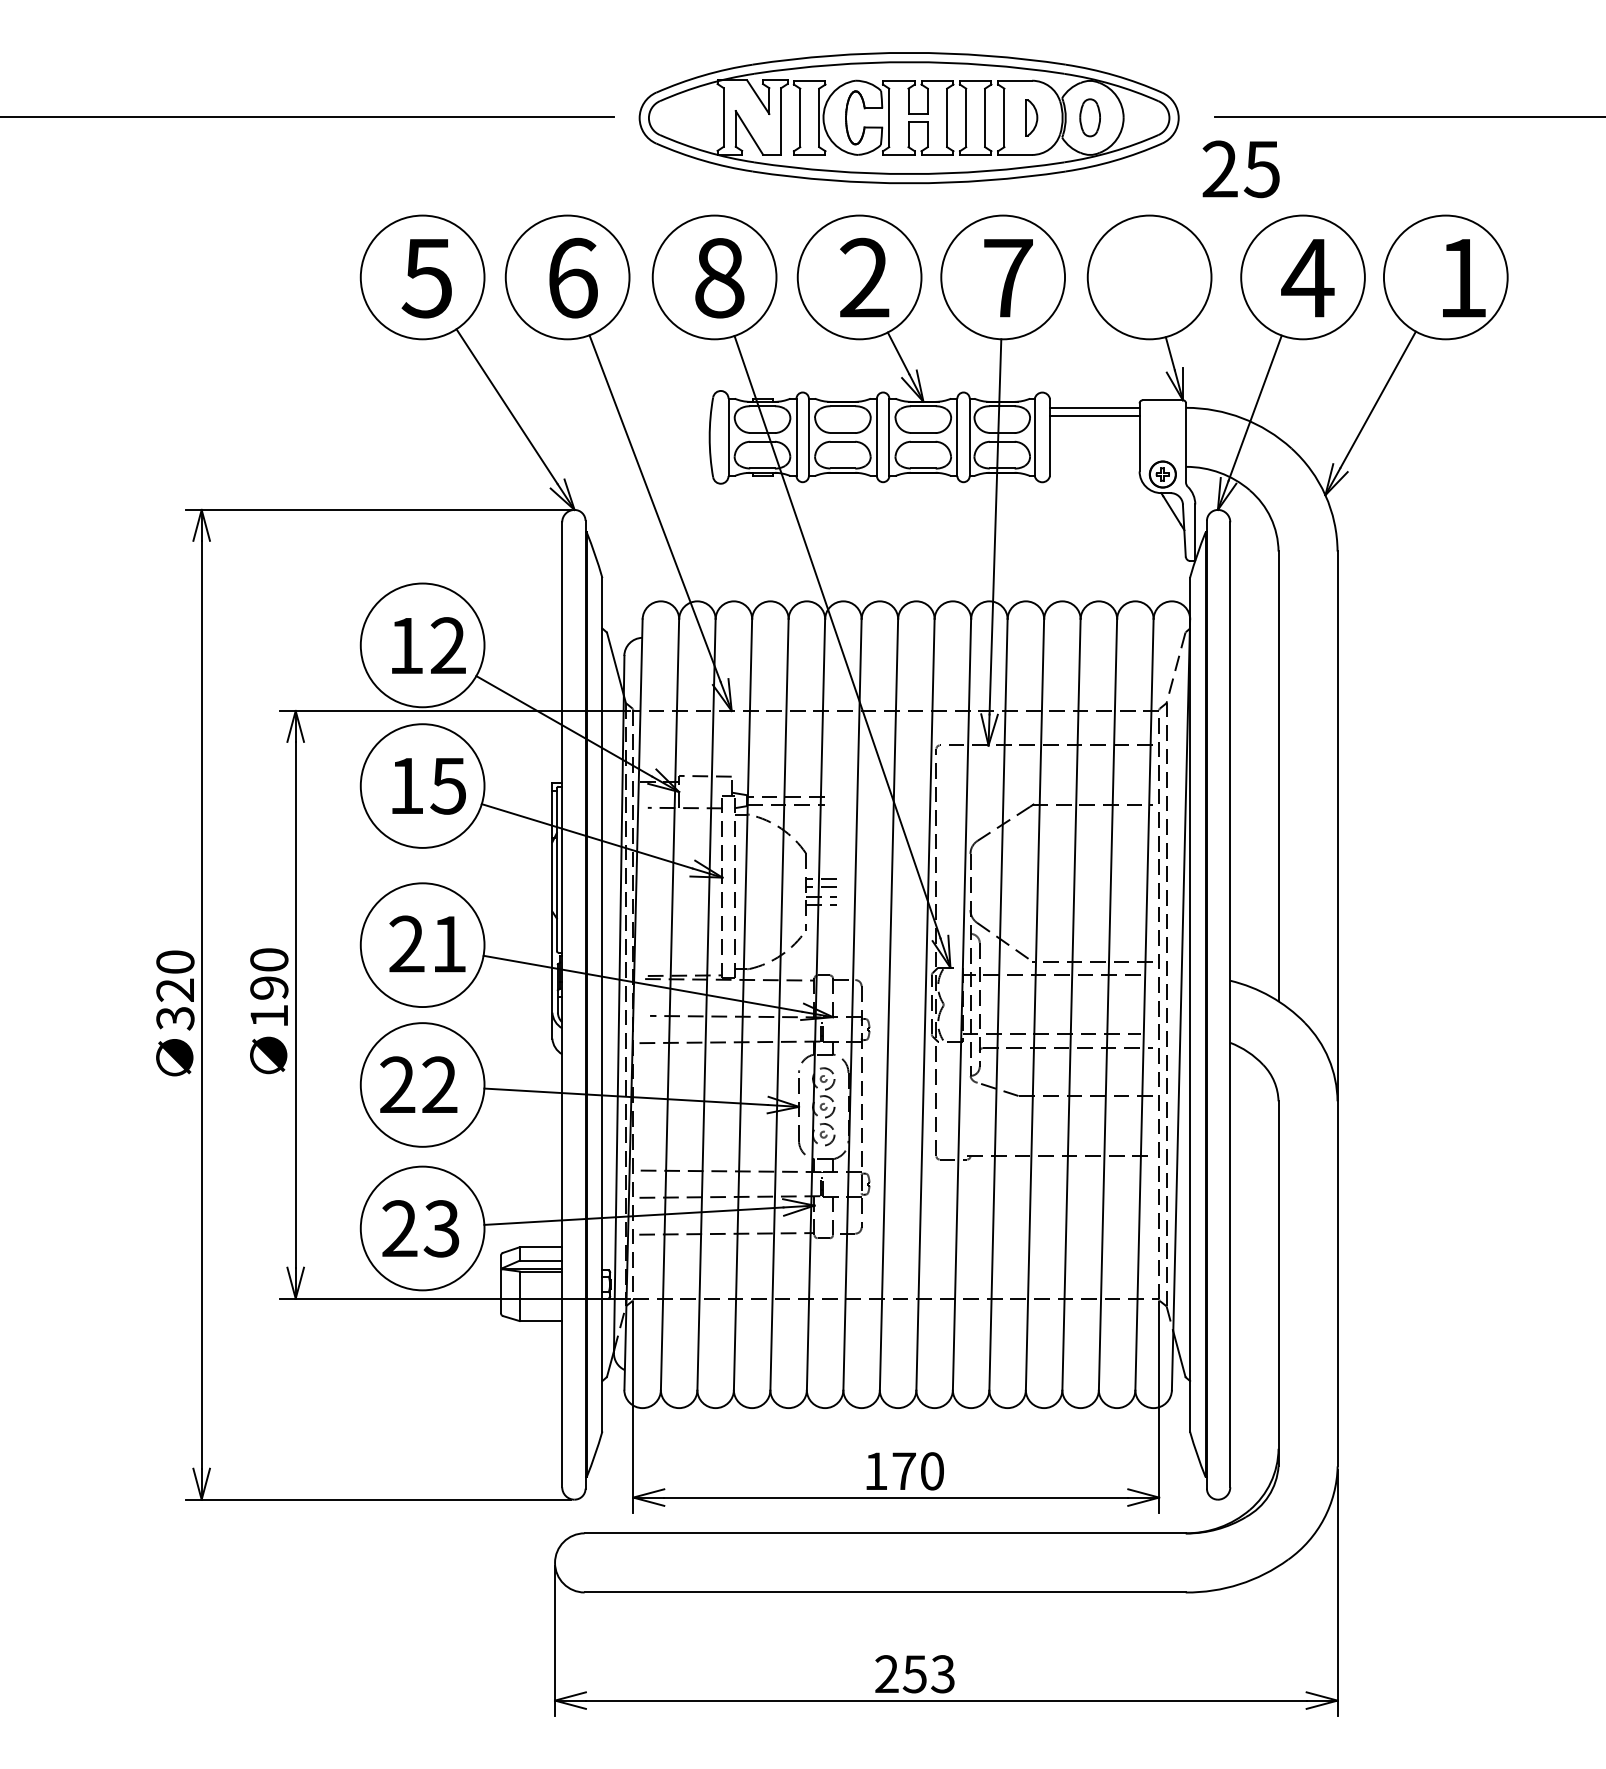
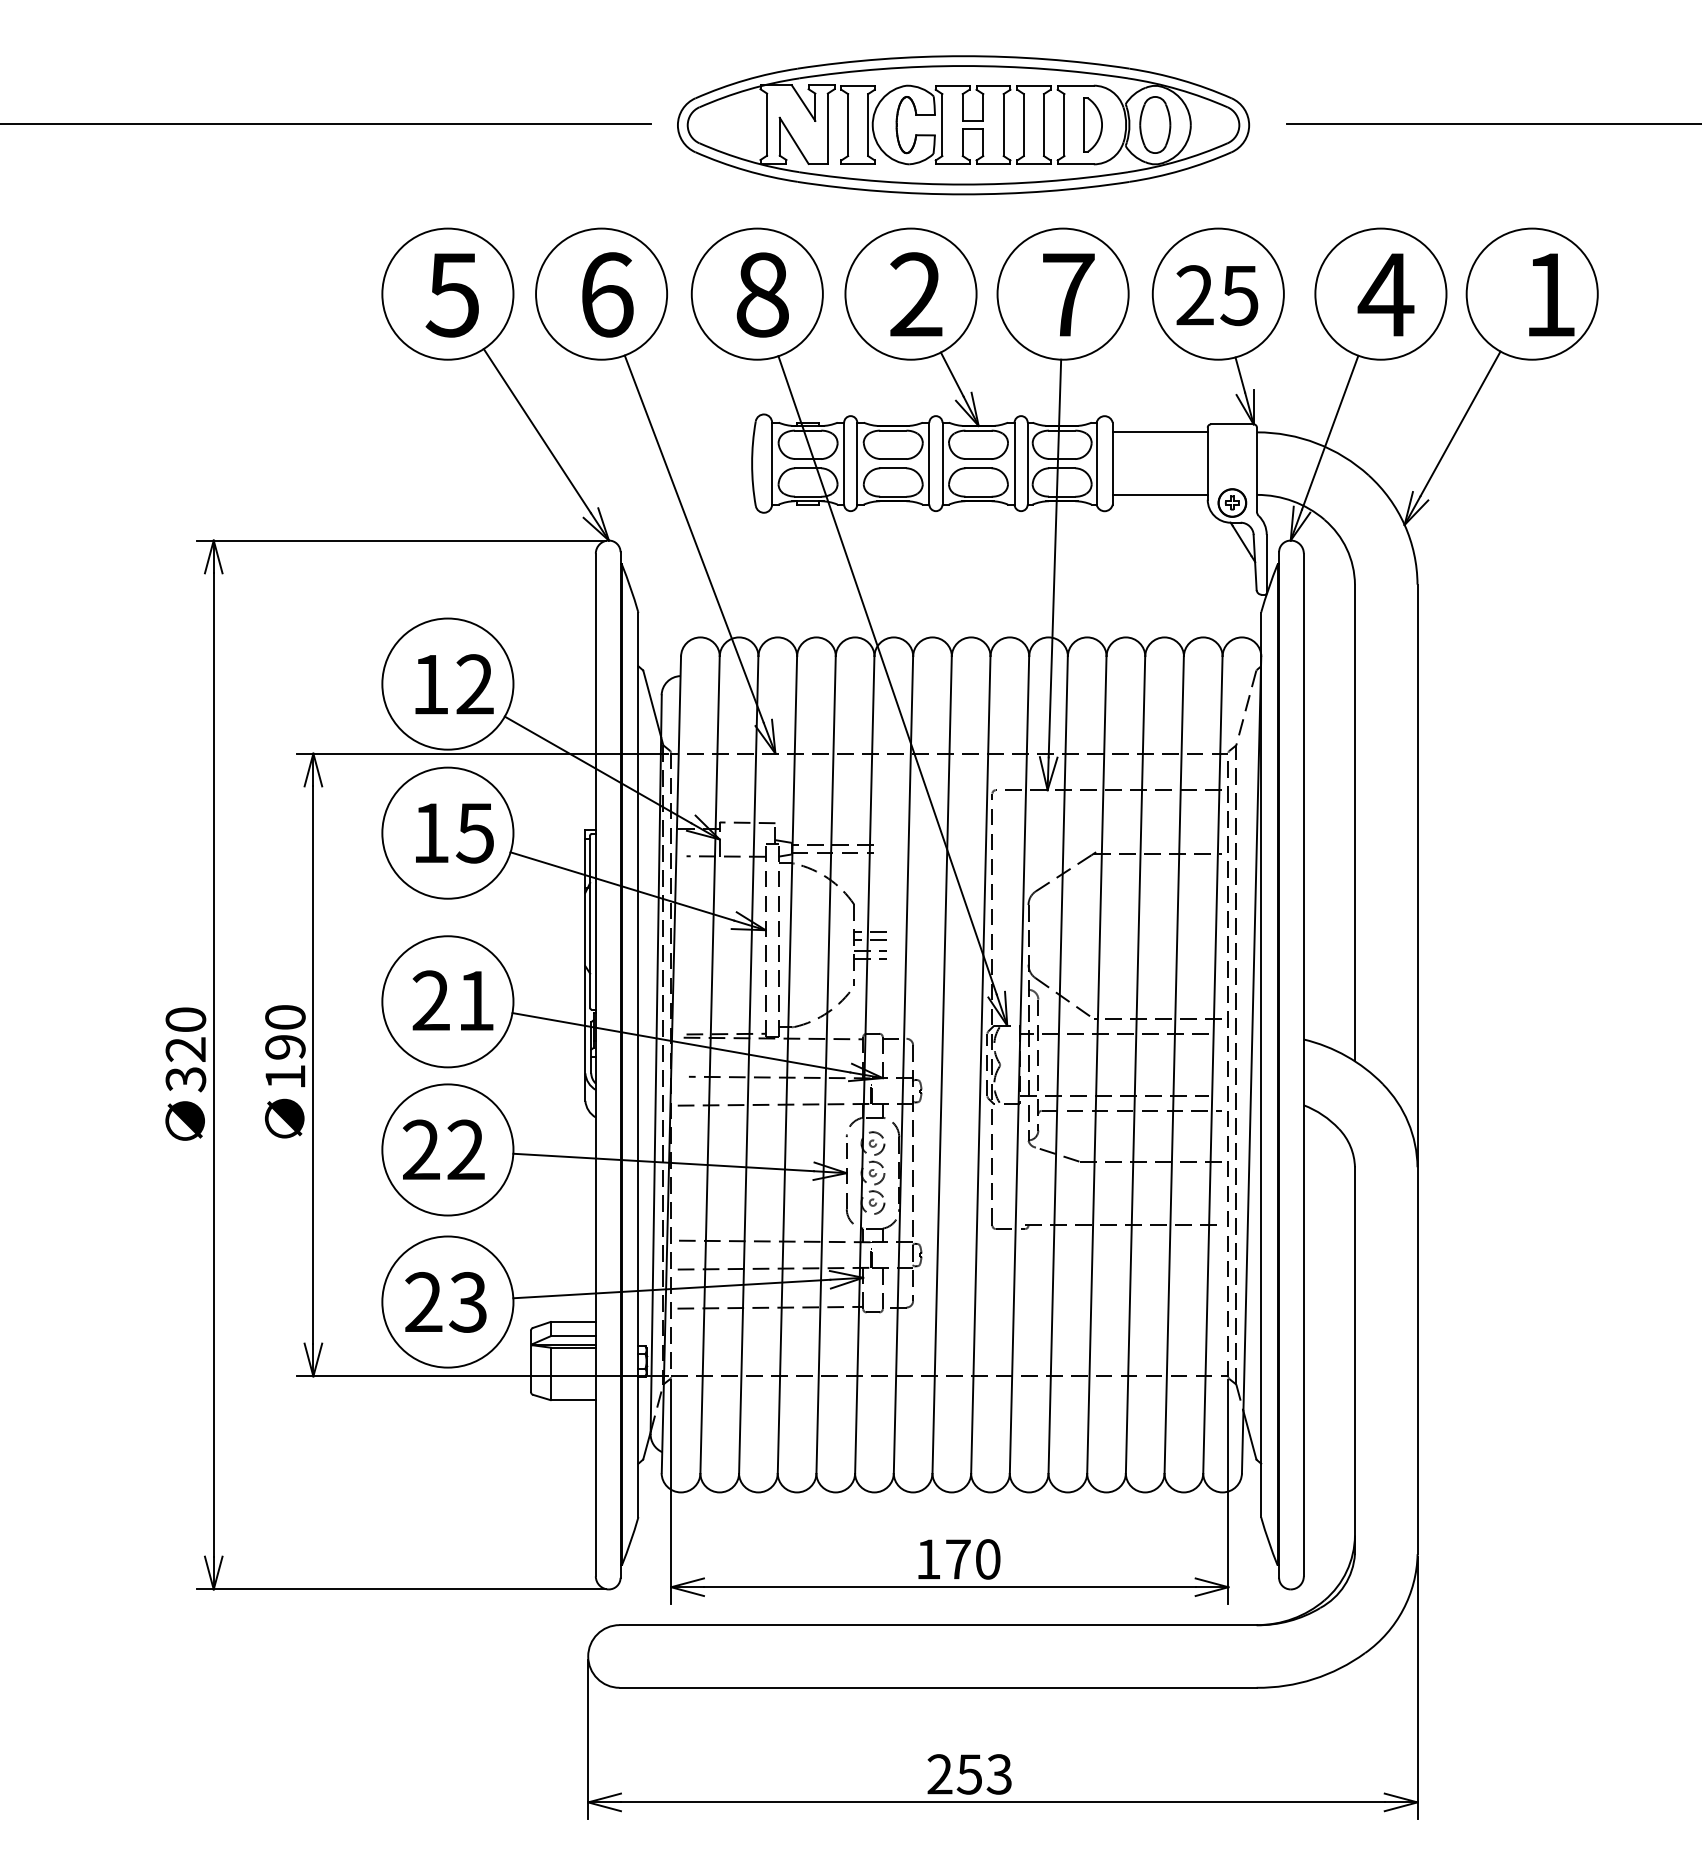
part: (1030, 117) -> (1092, 124), size x1.43
part: (1090, 117) -> (1155, 124), size x1.43
text: (1241, 169) -> (1217, 295), moved
line: (1094, 415) -> (1159, 494), moved

